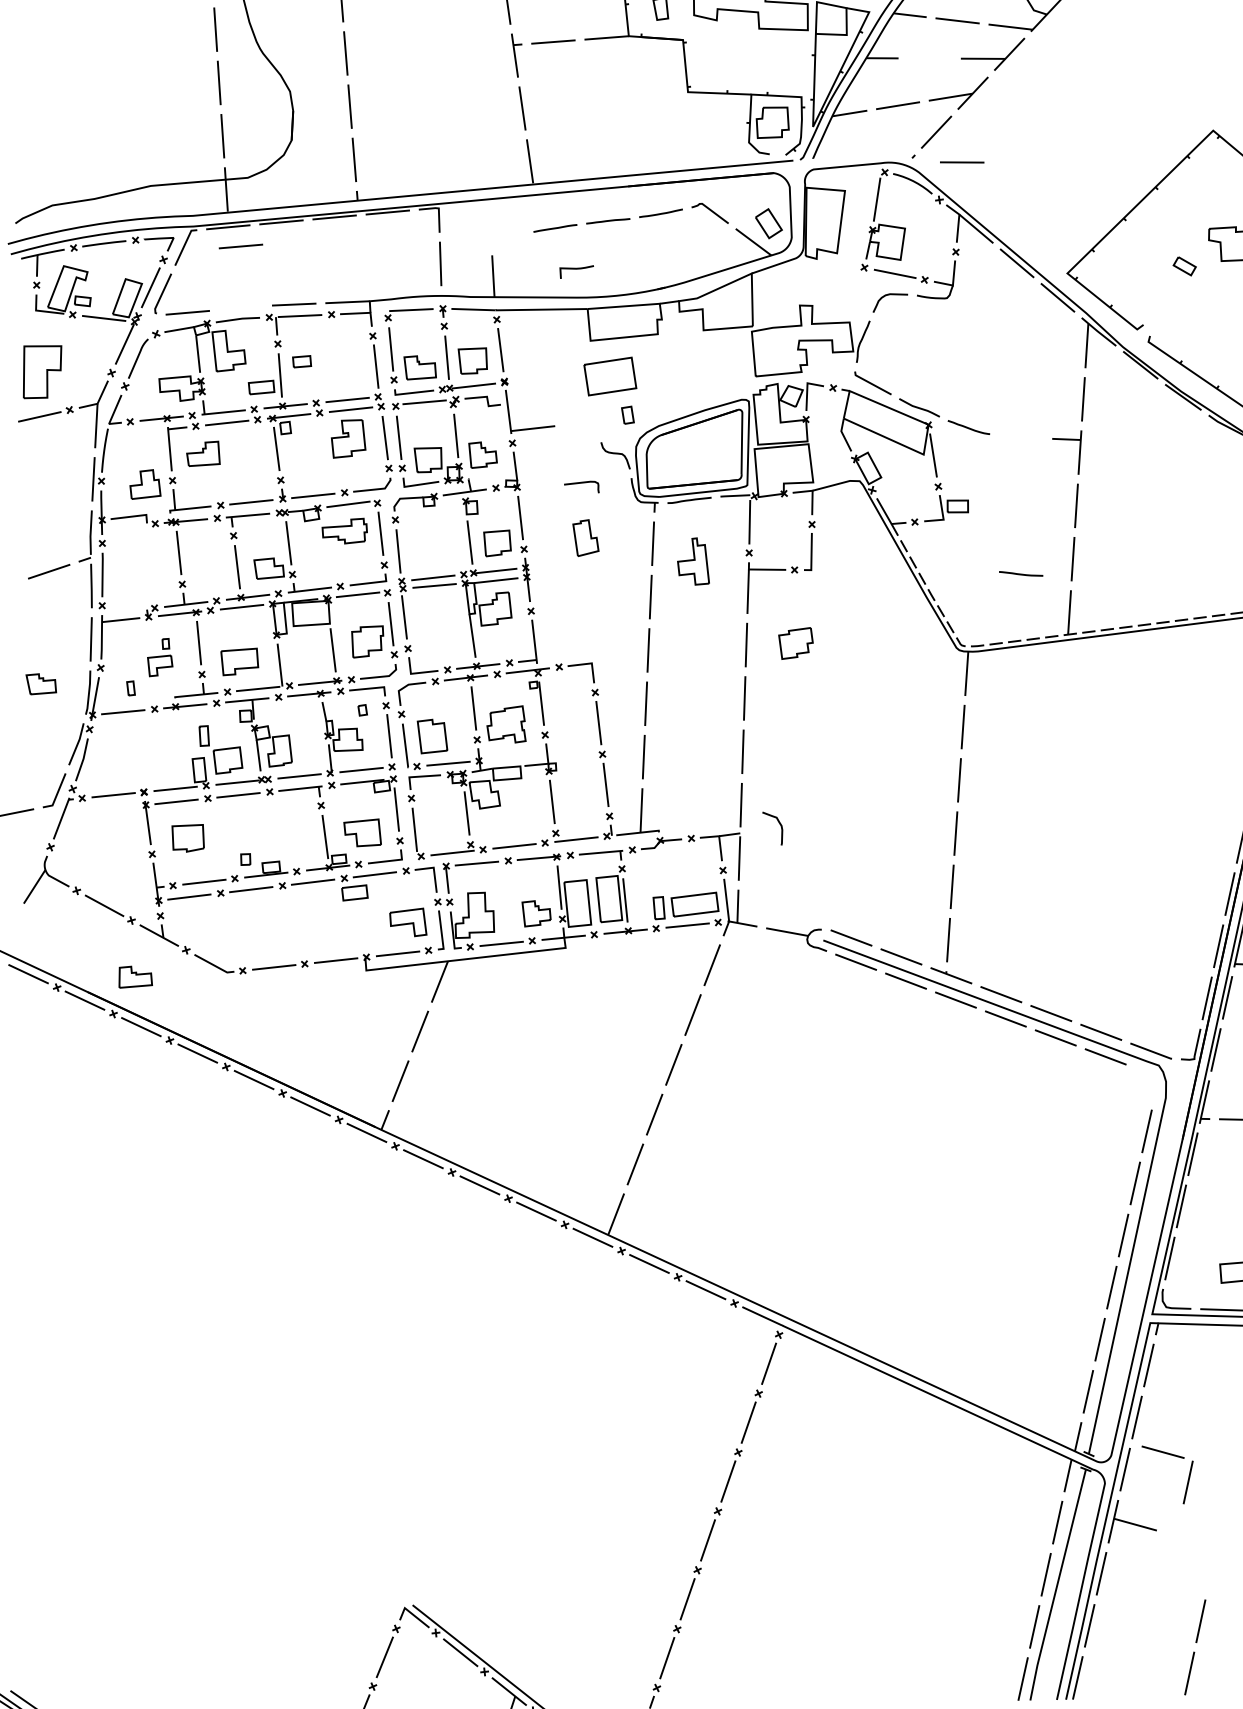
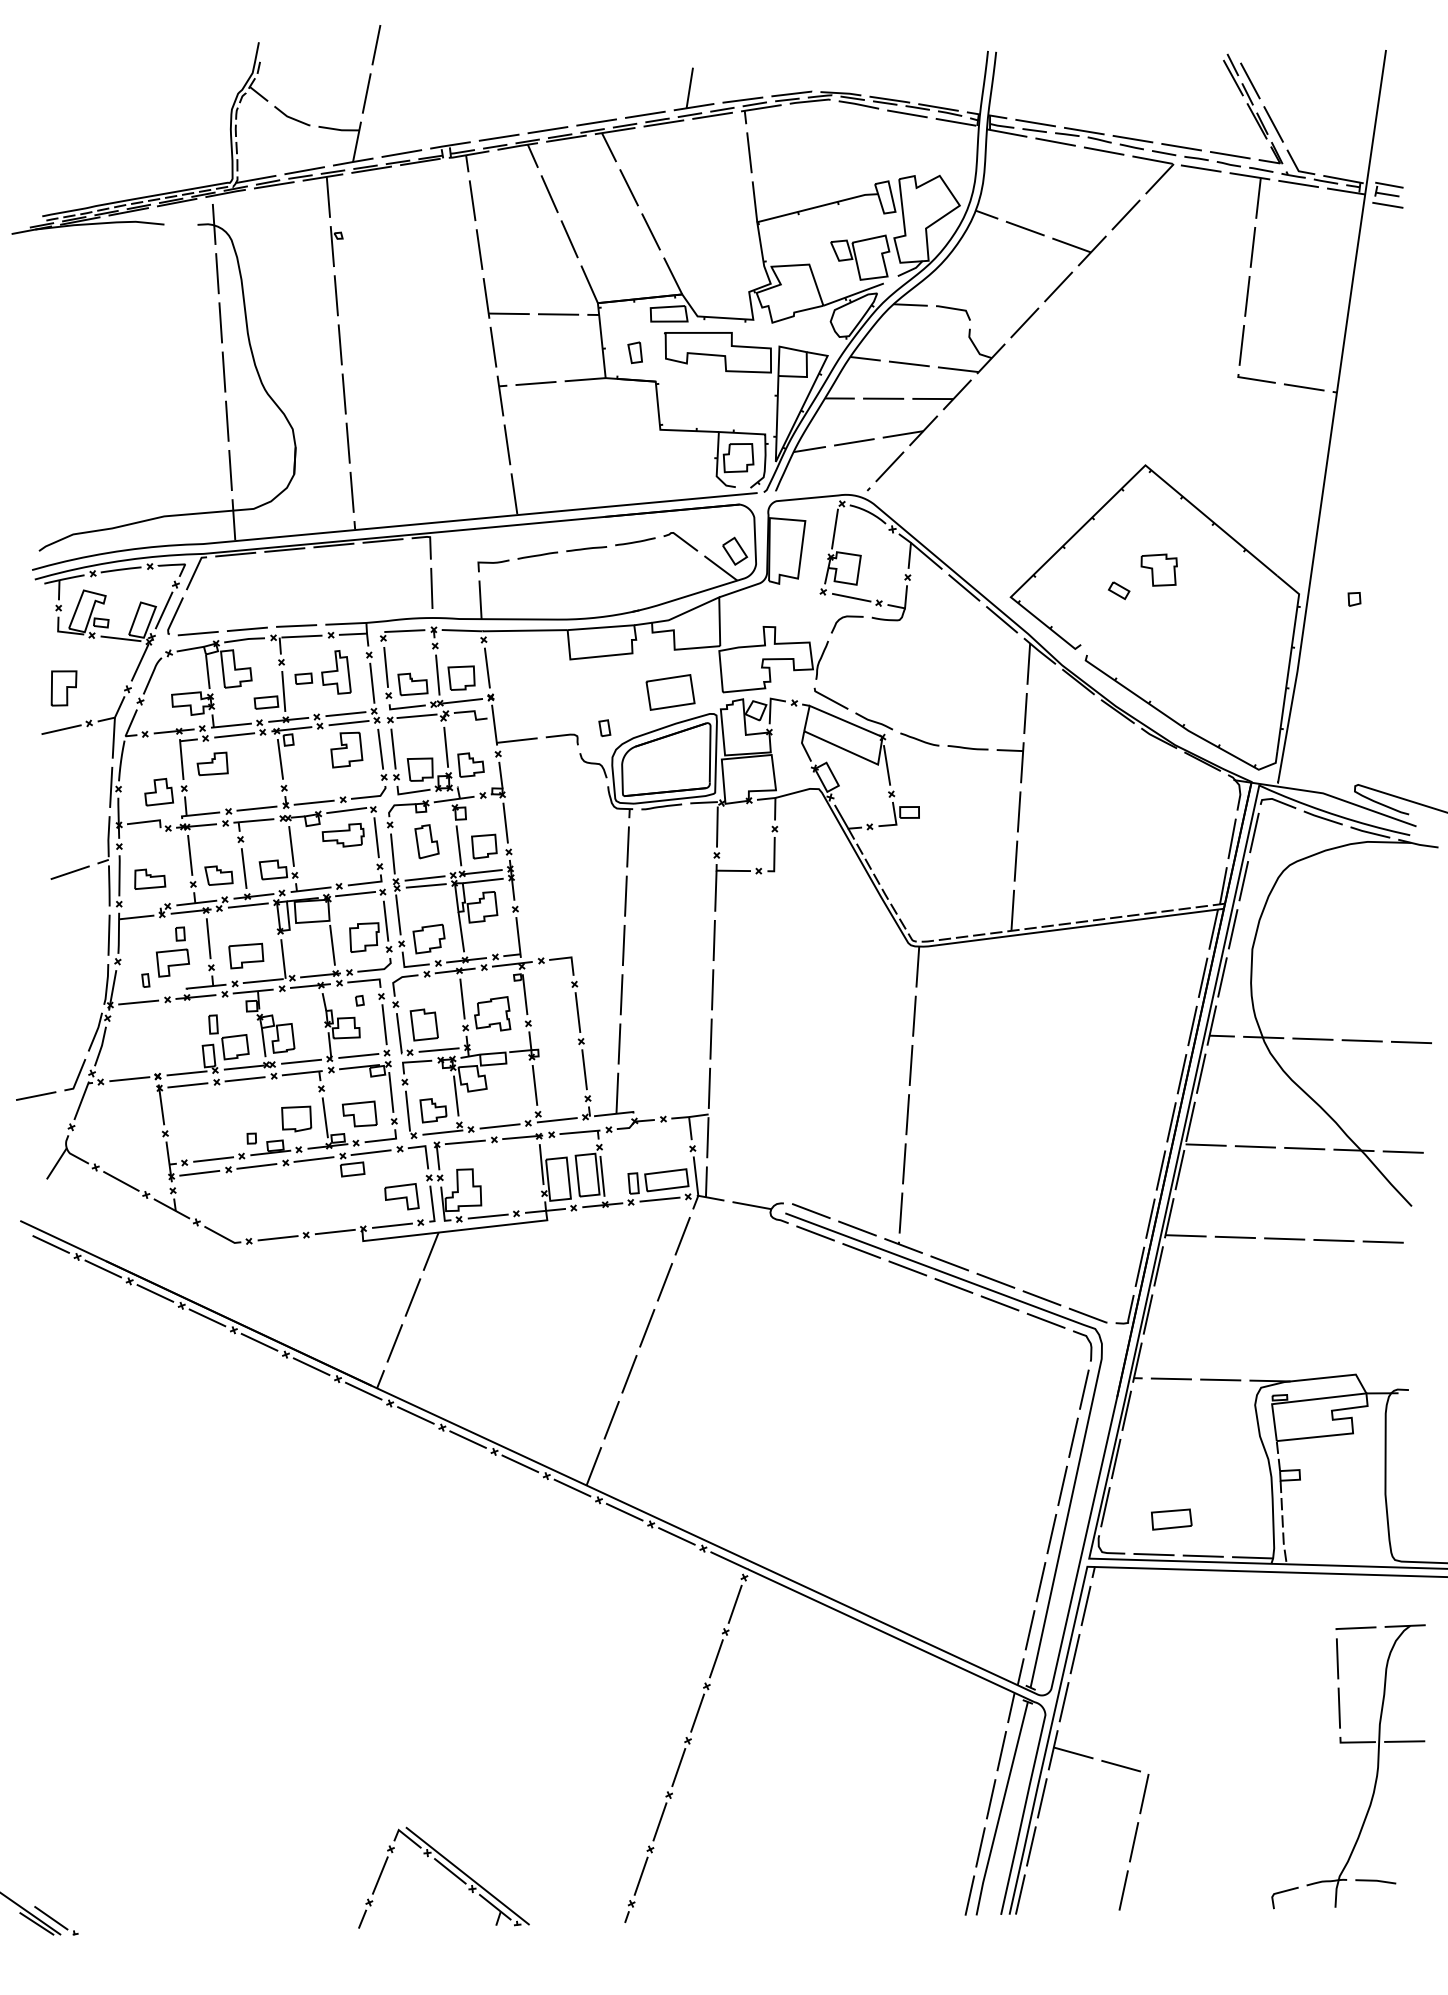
line: (962, 162) -> (883, 398), moved
line: (241, 245) -> (247, 628), moved
curve: (576, 269) -> (493, 563), moved
part: (41, 372) -> (63, 688), size x0.71
part: (610, 376) -> (670, 692), moved
curve: (581, 483) -> (561, 736), moved
part: (585, 537) -> (426, 841), moved
part: (693, 561) -> (336, 672), moved
line: (1020, 573) -> (967, 747), moved
part: (795, 642) -> (428, 938), moved
part: (159, 656) -> (172, 951), size x1.43
part: (40, 684) -> (218, 875), moved
curve: (778, 822) -> (1087, 1340), moved
part: (188, 837) -> (296, 1118), moved
part: (536, 913) -> (433, 1110), moved
part: (136, 976) -> (150, 878), moved
part: (1171, 1455) -> (1128, 1769), moved

